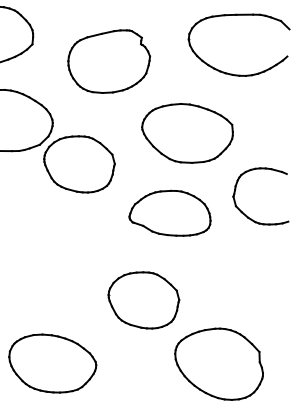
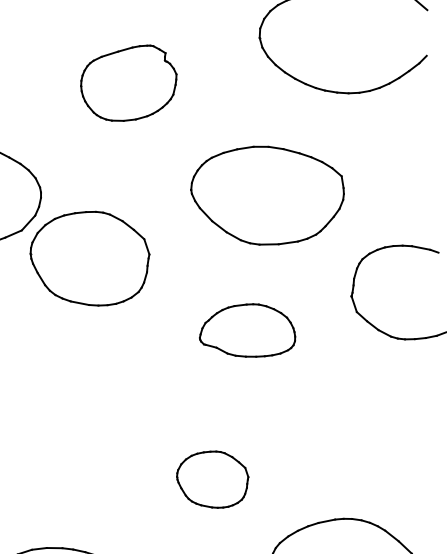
part: (109, 61) -> (129, 83), size x0.7
part: (169, 212) -> (246, 329), size x0.7
part: (143, 300) -> (212, 479), size x0.6

